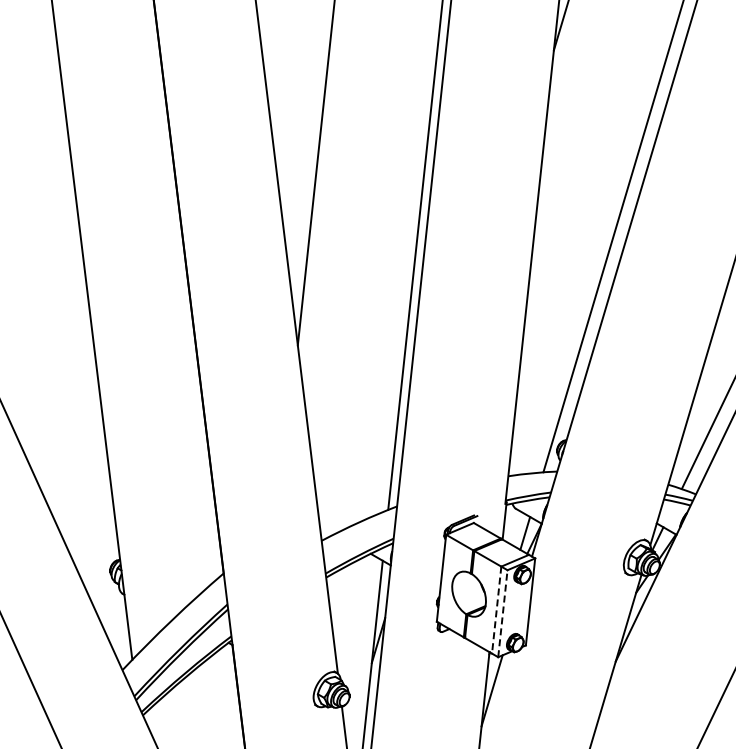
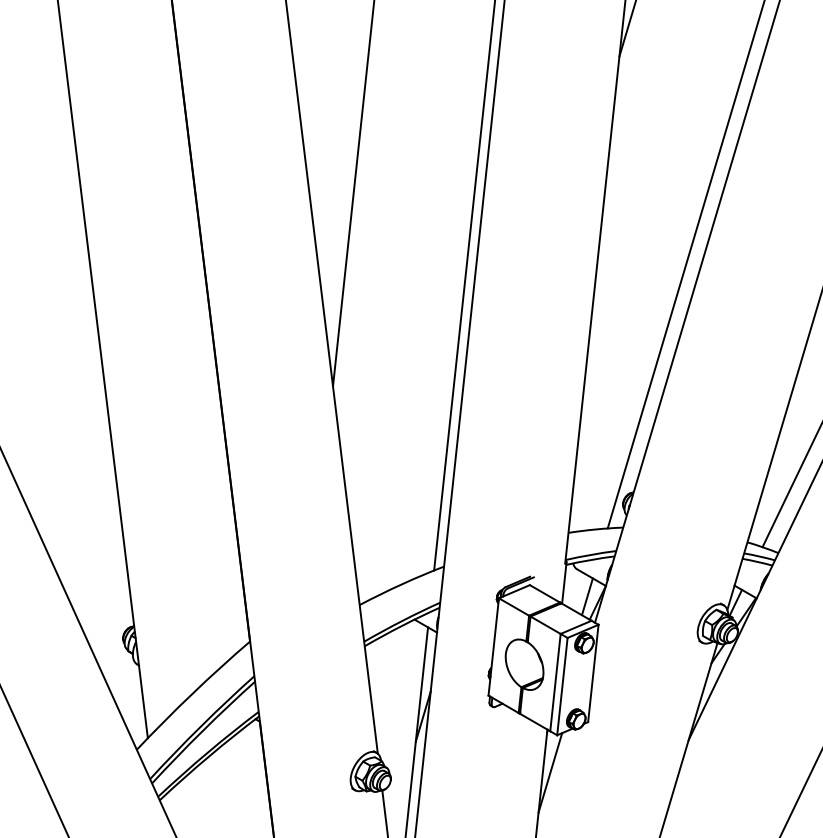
line: (496, 610) -> (555, 683), dashed -> solid
line: (502, 613) -> (561, 686), dashed -> solid

